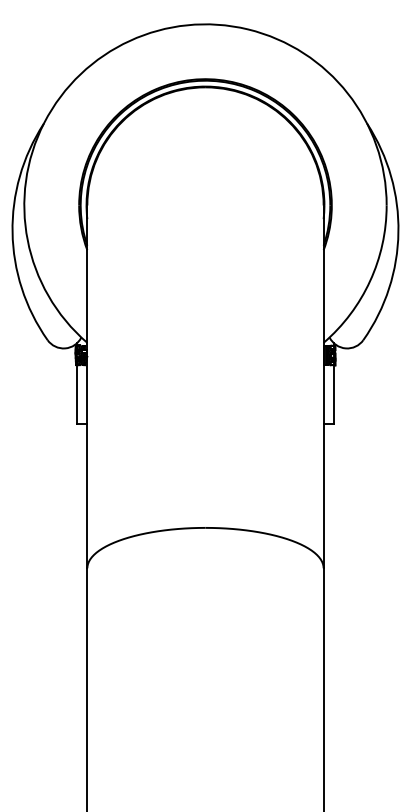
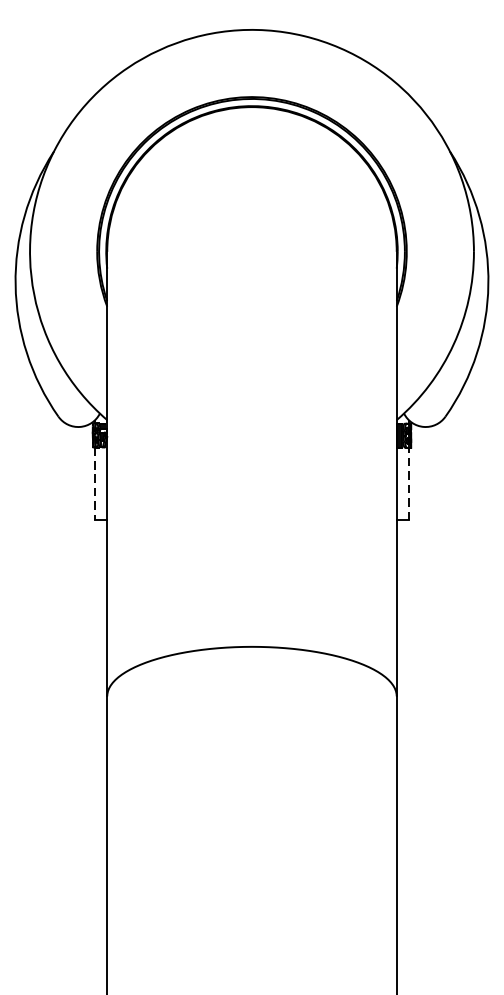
line: (77, 394) -> (95, 483), solid -> dashed
line: (333, 394) -> (408, 483), solid -> dashed

